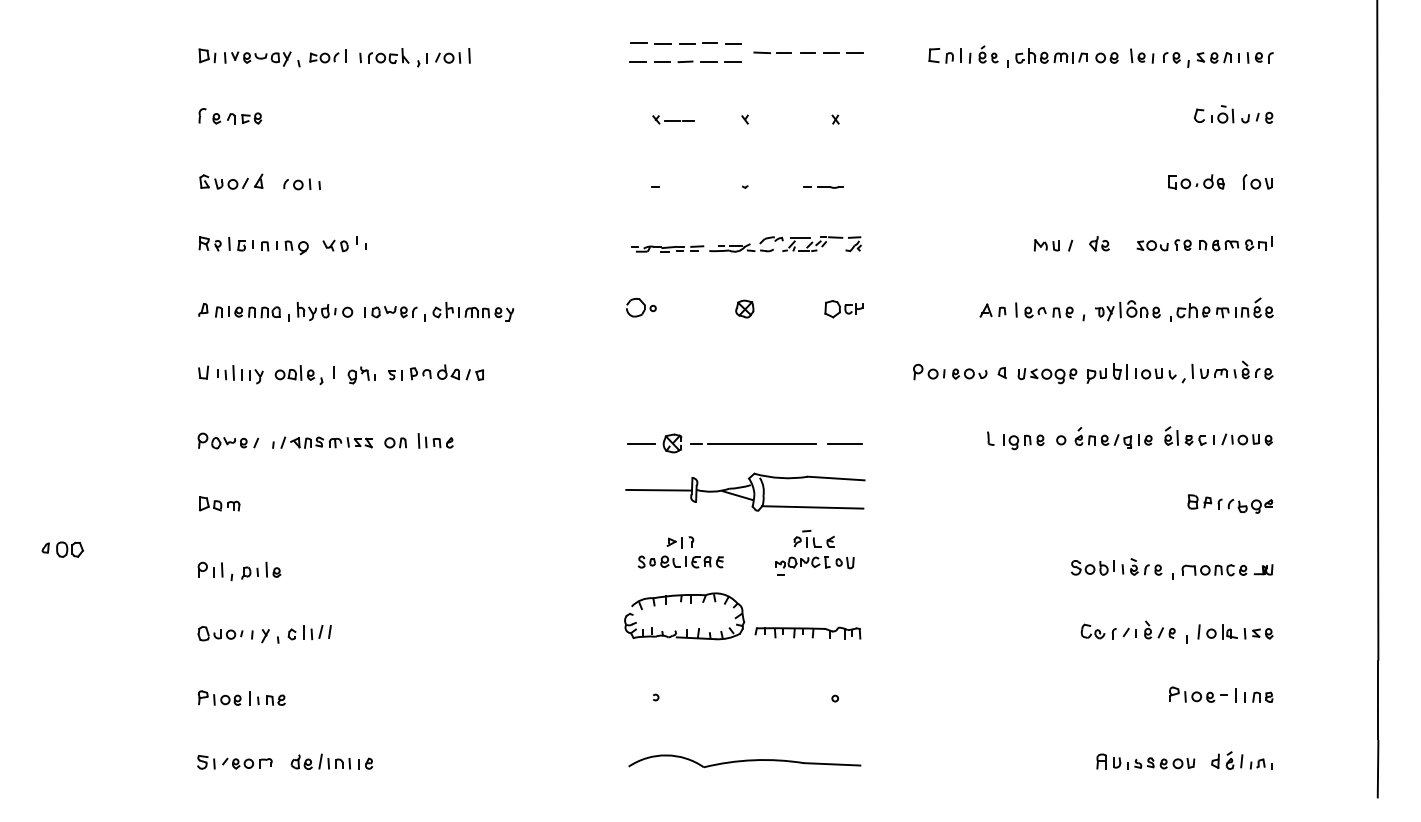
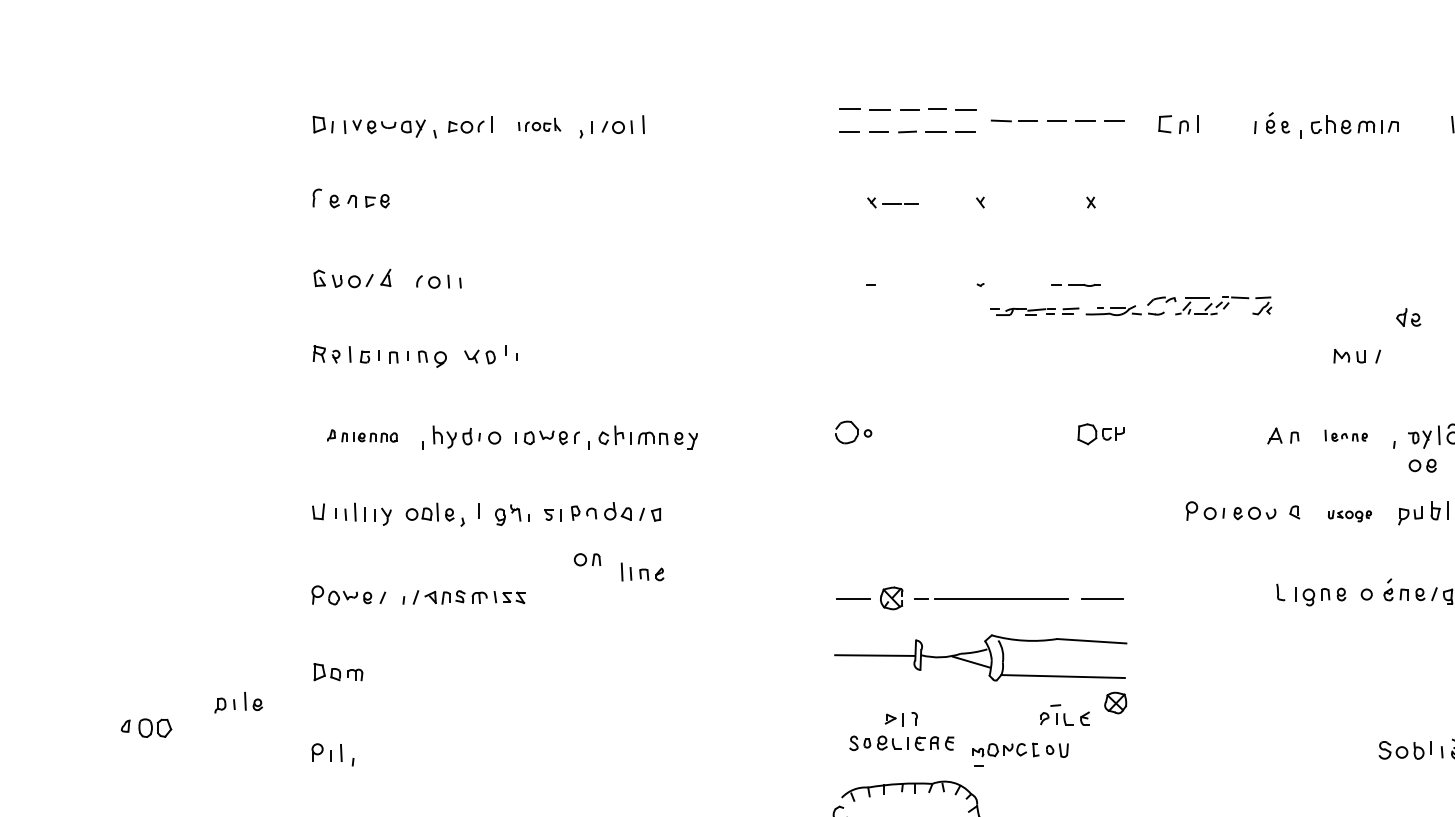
part: (384, 55) -> (539, 124), size x0.7
part: (944, 55) -> (1177, 124), moved
part: (1106, 57) -> (1422, 465), moved
part: (1099, 243) -> (1408, 317), moved
part: (746, 244) -> (1131, 306), moved
part: (744, 308) -> (1115, 702), moved
part: (239, 310) -> (362, 435), size x0.7
part: (1044, 310) -> (1346, 435), size x0.6
part: (1047, 376) -> (1349, 516), size x0.6
part: (435, 440) -> (642, 571), moved
part: (395, 442) -> (587, 559), moved
part: (814, 565) -> (1019, 753), moved
part: (261, 570) -> (238, 702), moved

